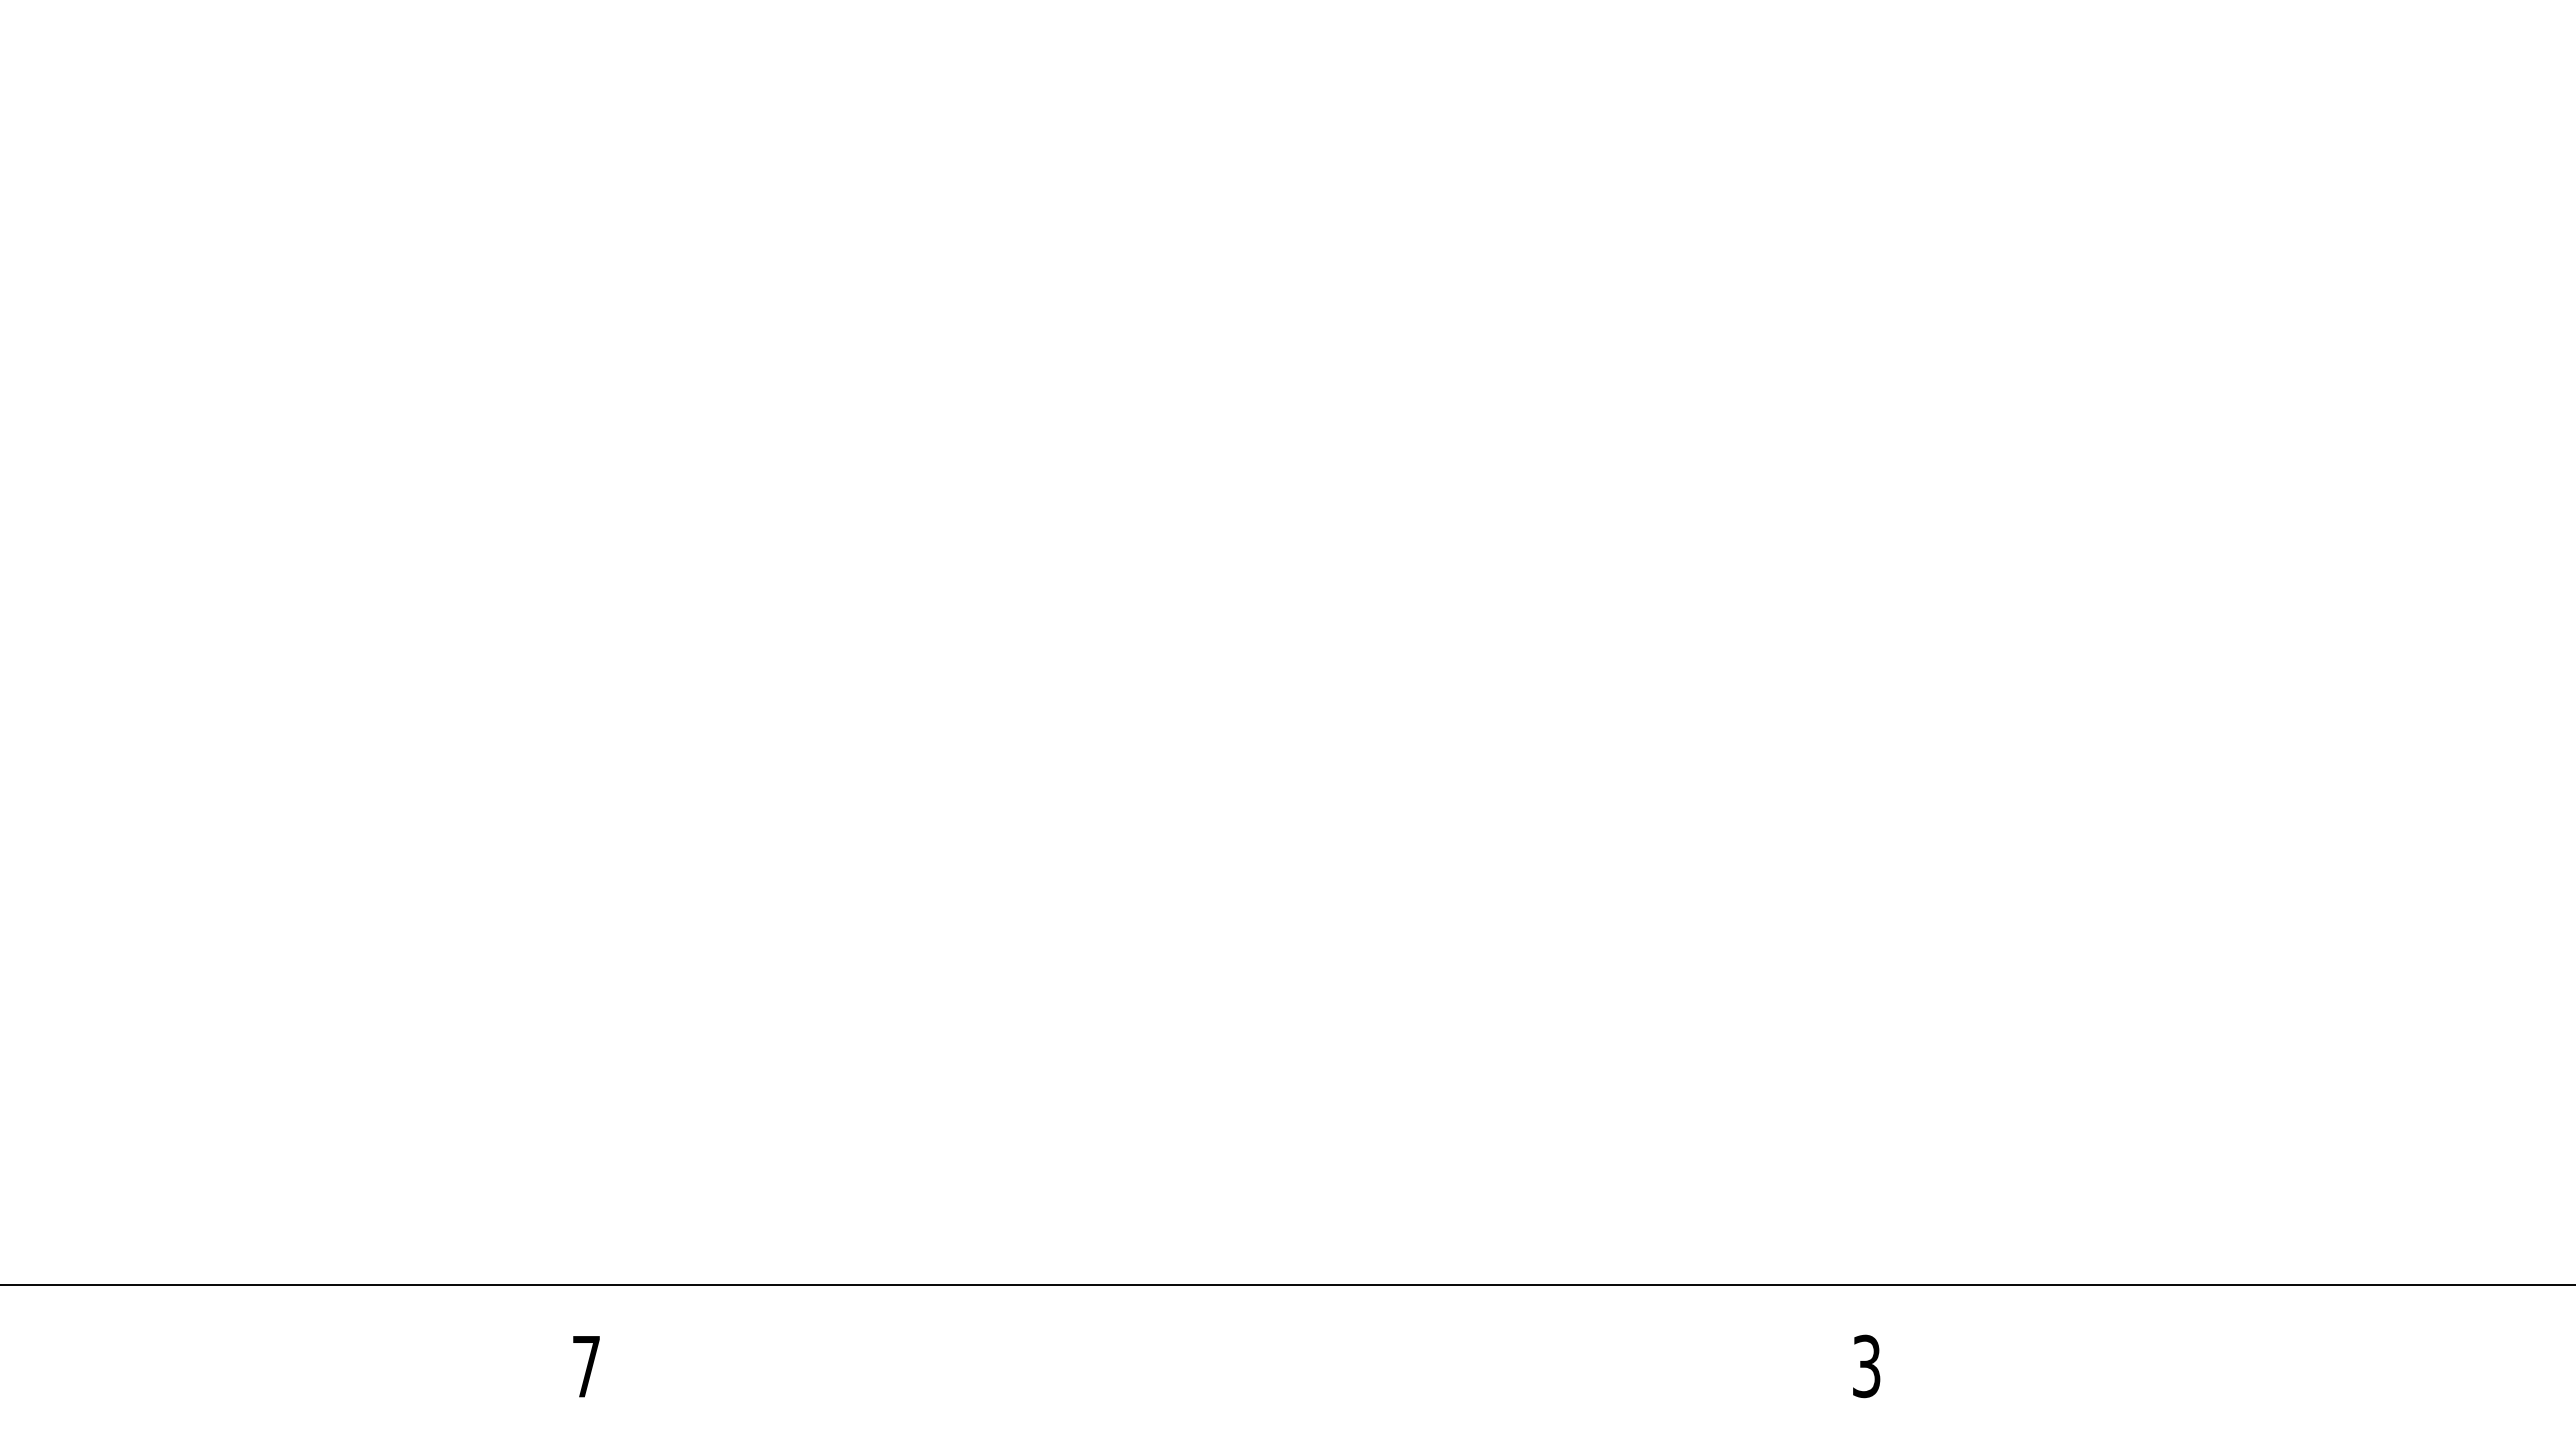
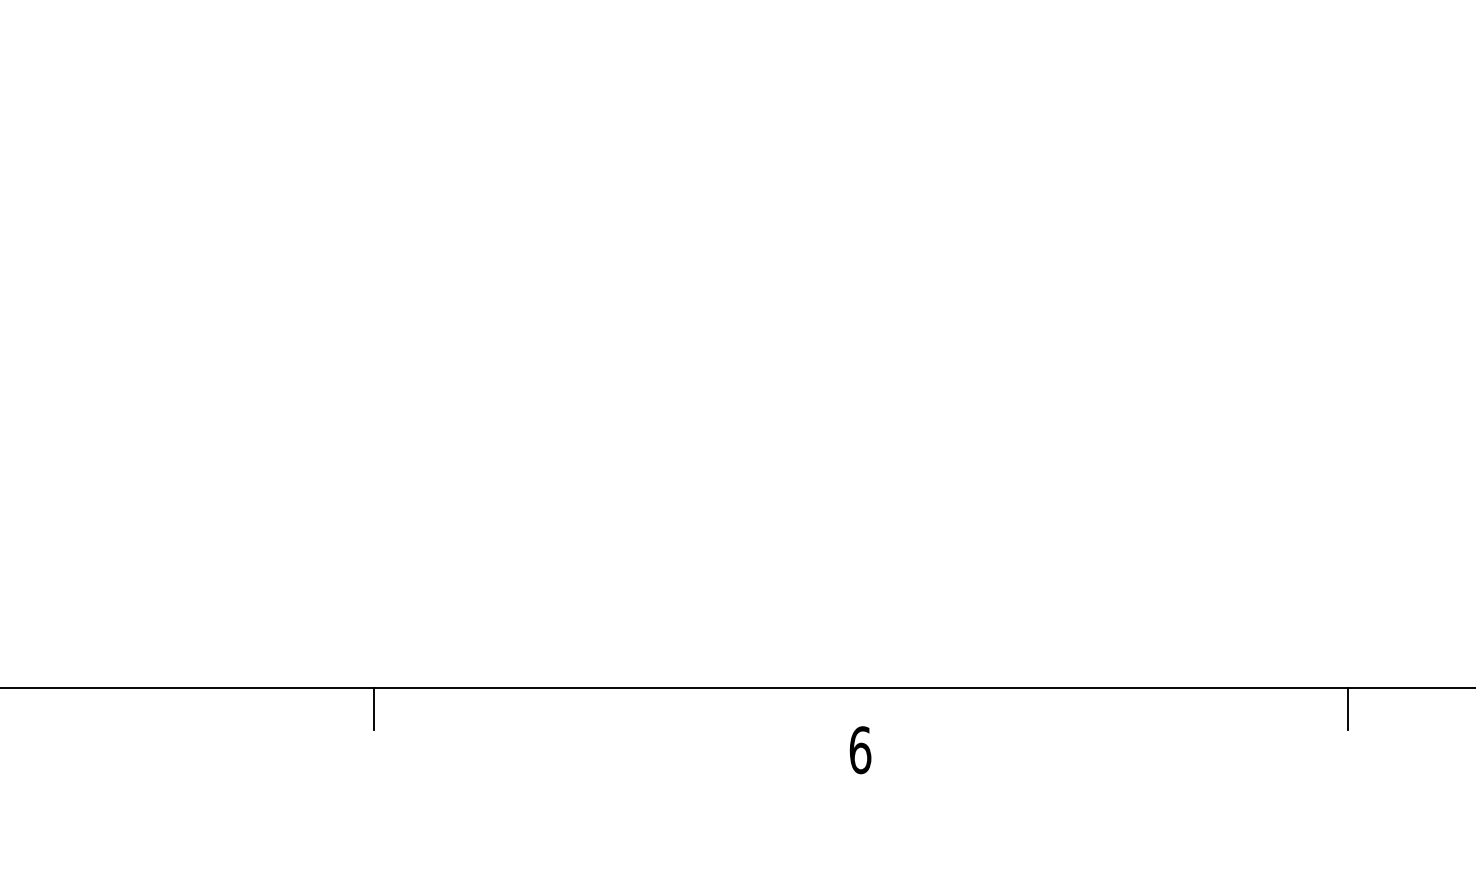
line: (1225, 1312) -> (374, 709), added
line: (2510, 1312) -> (1348, 709), added
text: (1866, 1366) -> (860, 750), 3 -> 6

